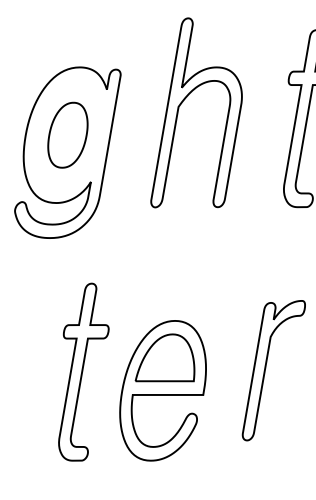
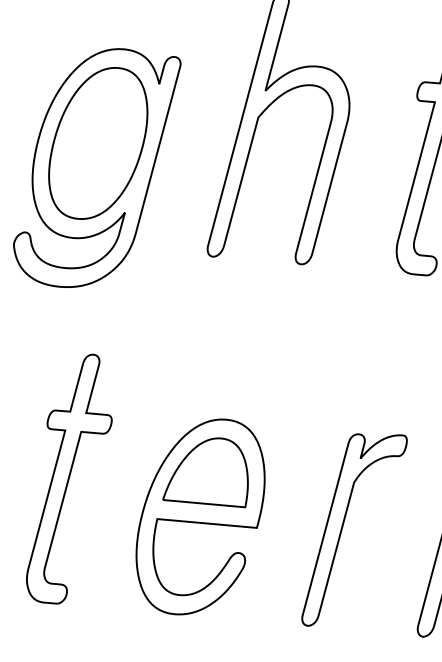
part: (67, 135) -> (97, 143), size x1.67
part: (266, 368) -> (344, 526), moved
part: (83, 371) -> (70, 477), moved

